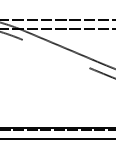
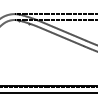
line: (56, 53) -> (61, 36), added

